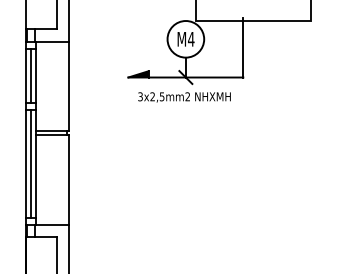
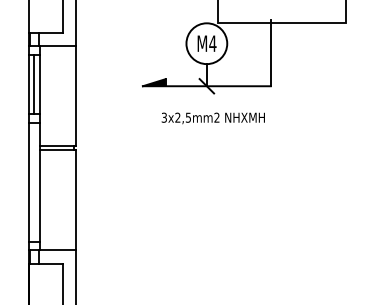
text: (183, 97) -> (212, 118), moved
line: (31, 163) -> (34, 182), removed

